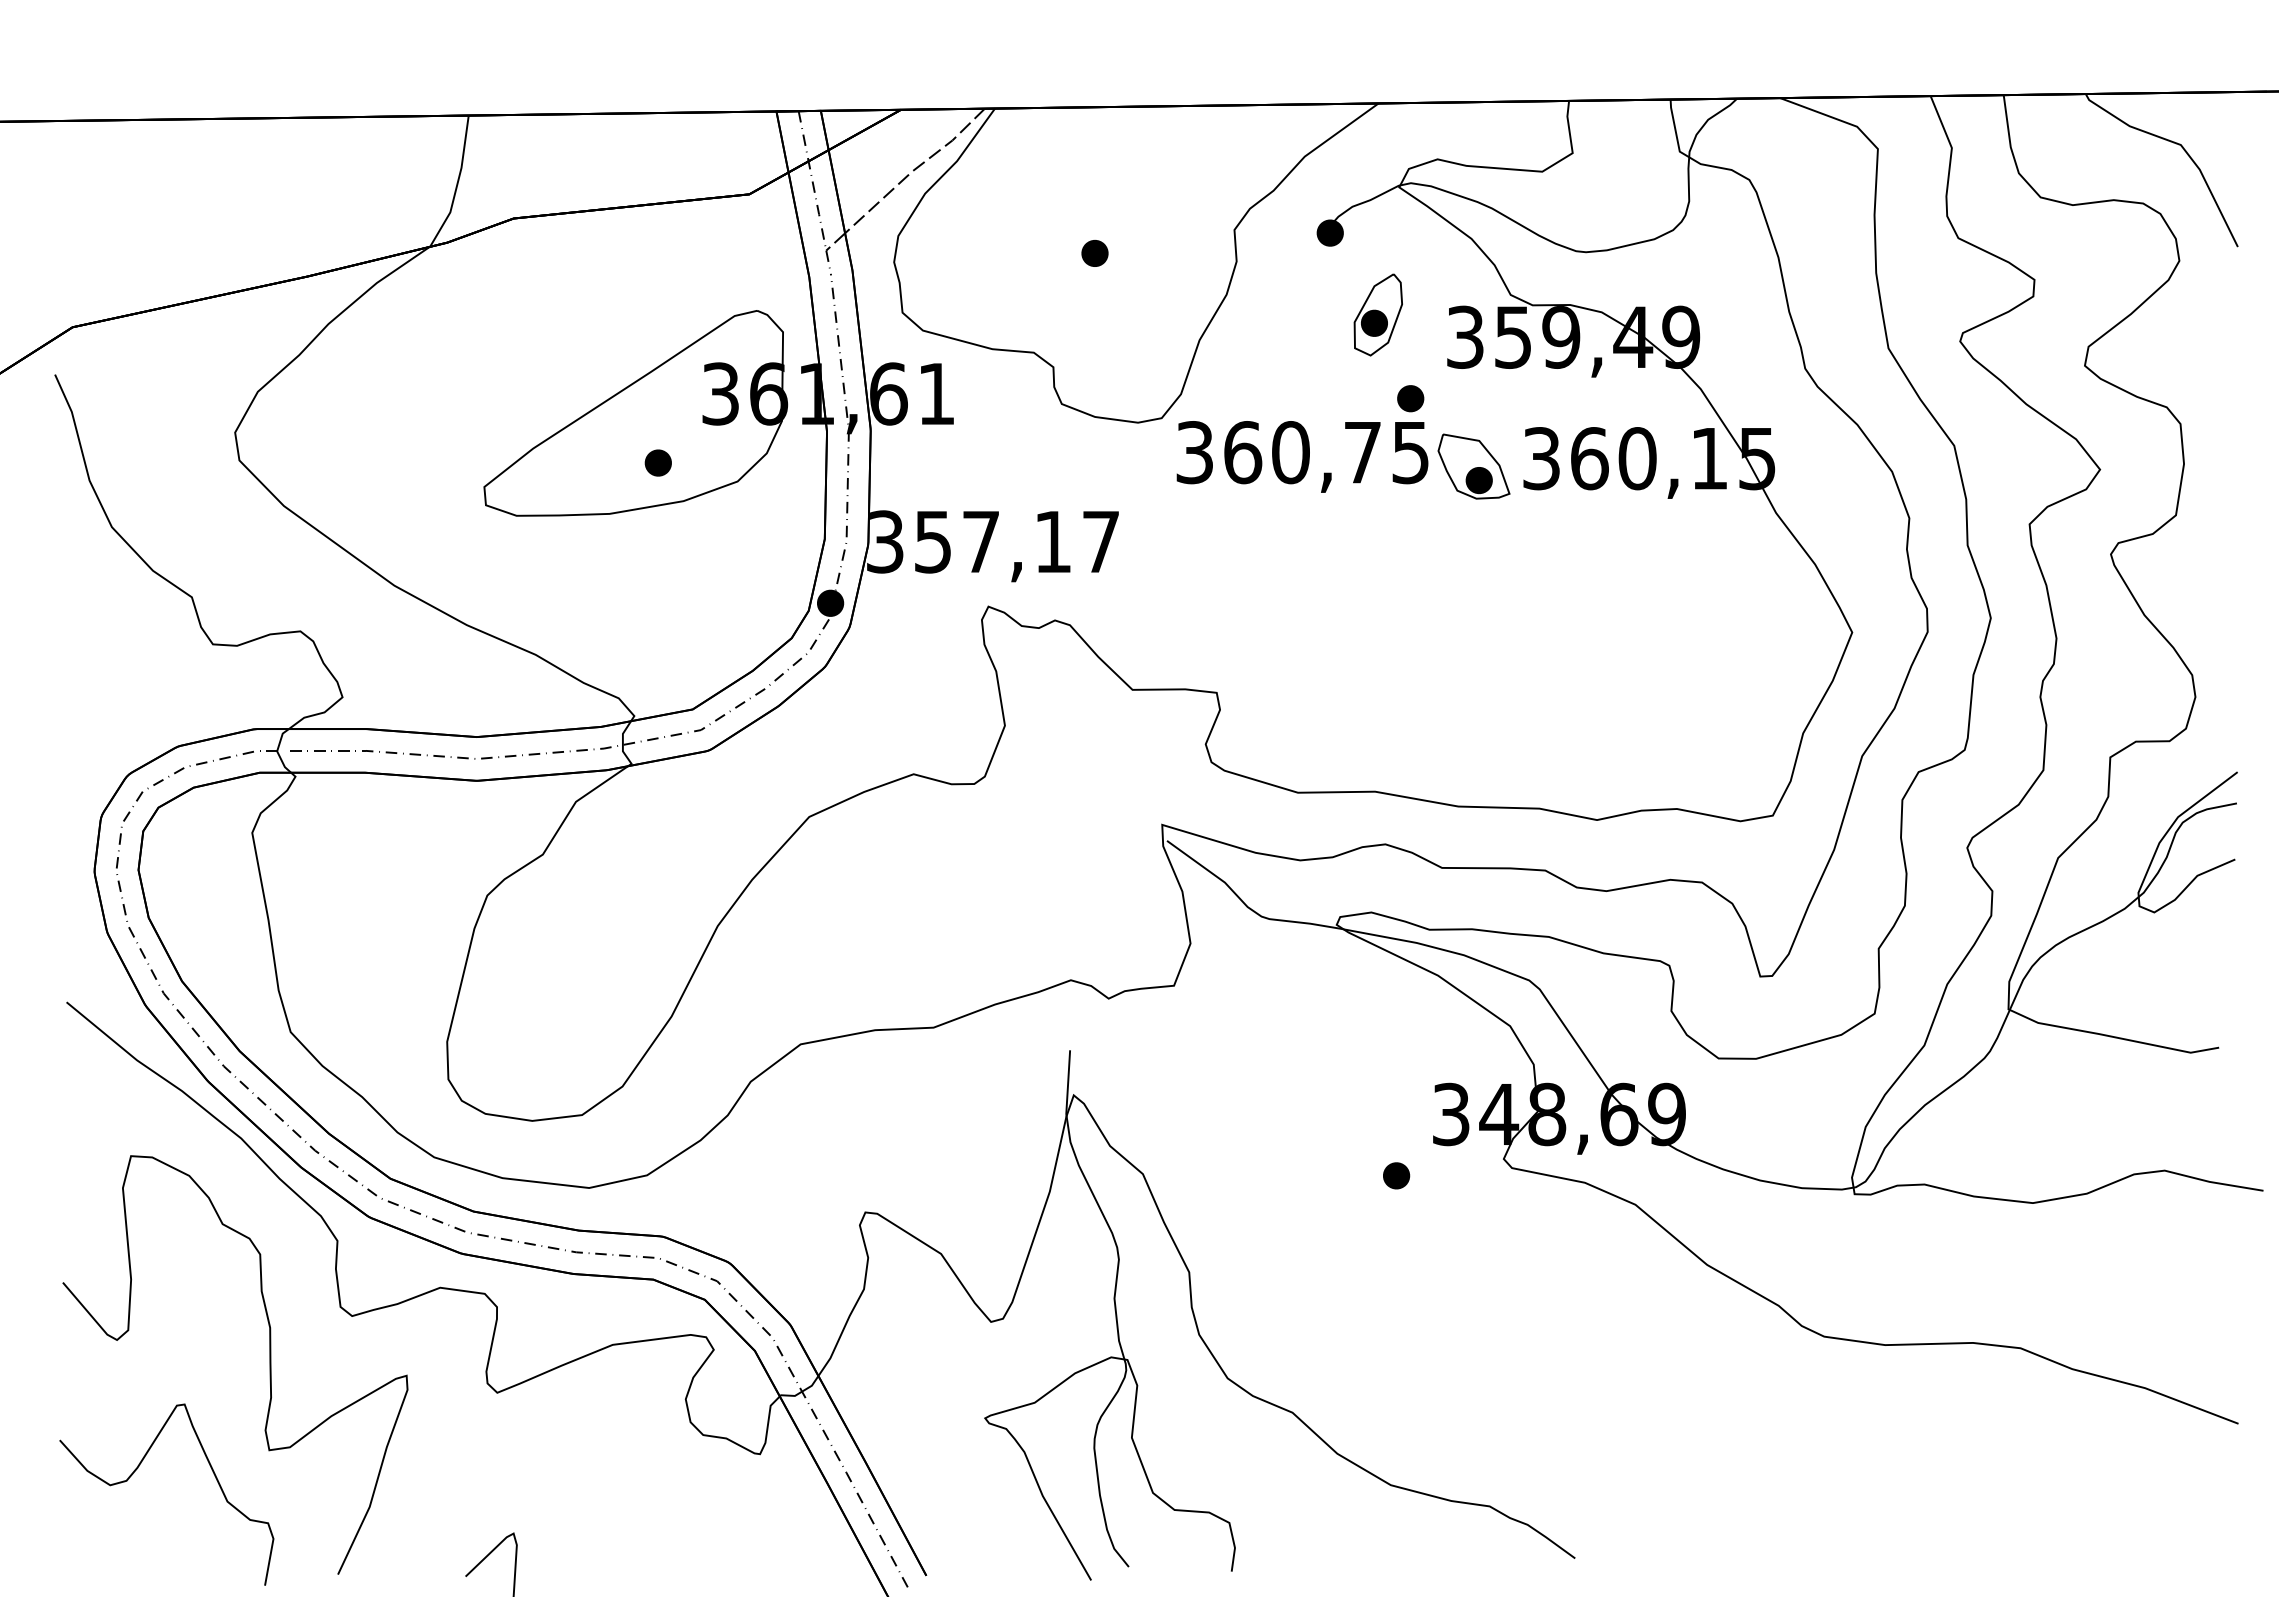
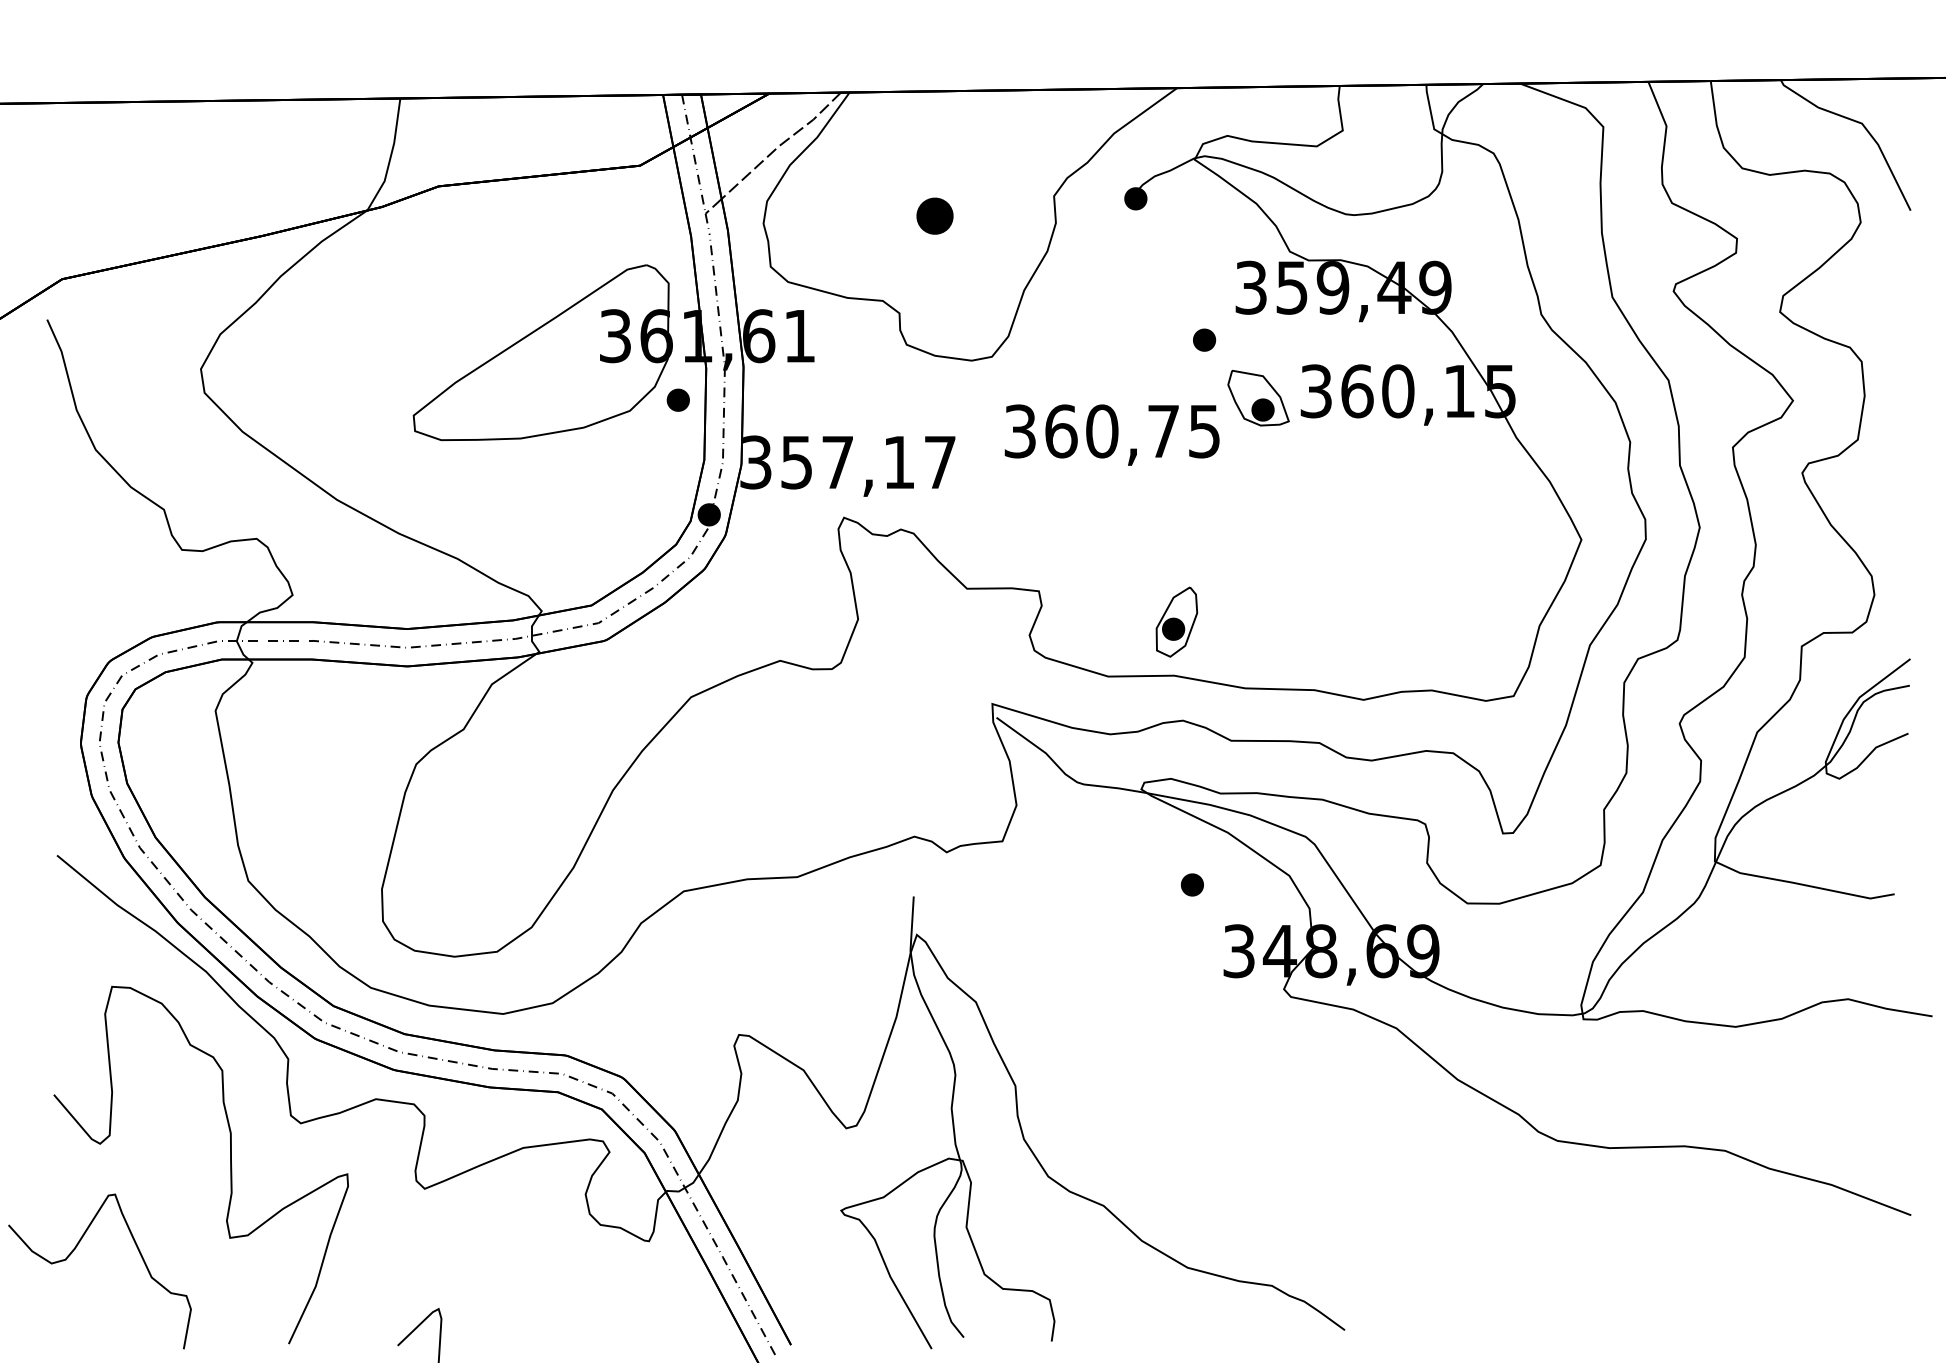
part: (1094, 253) -> (934, 216), size x1.6
part: (1377, 314) -> (1176, 621), moved
text: (1302, 456) -> (1112, 434), moved
part: (657, 462) -> (677, 399), moved
part: (1396, 1175) -> (1192, 884), moved
curve: (138, 1468) -> (75, 1249), moved

